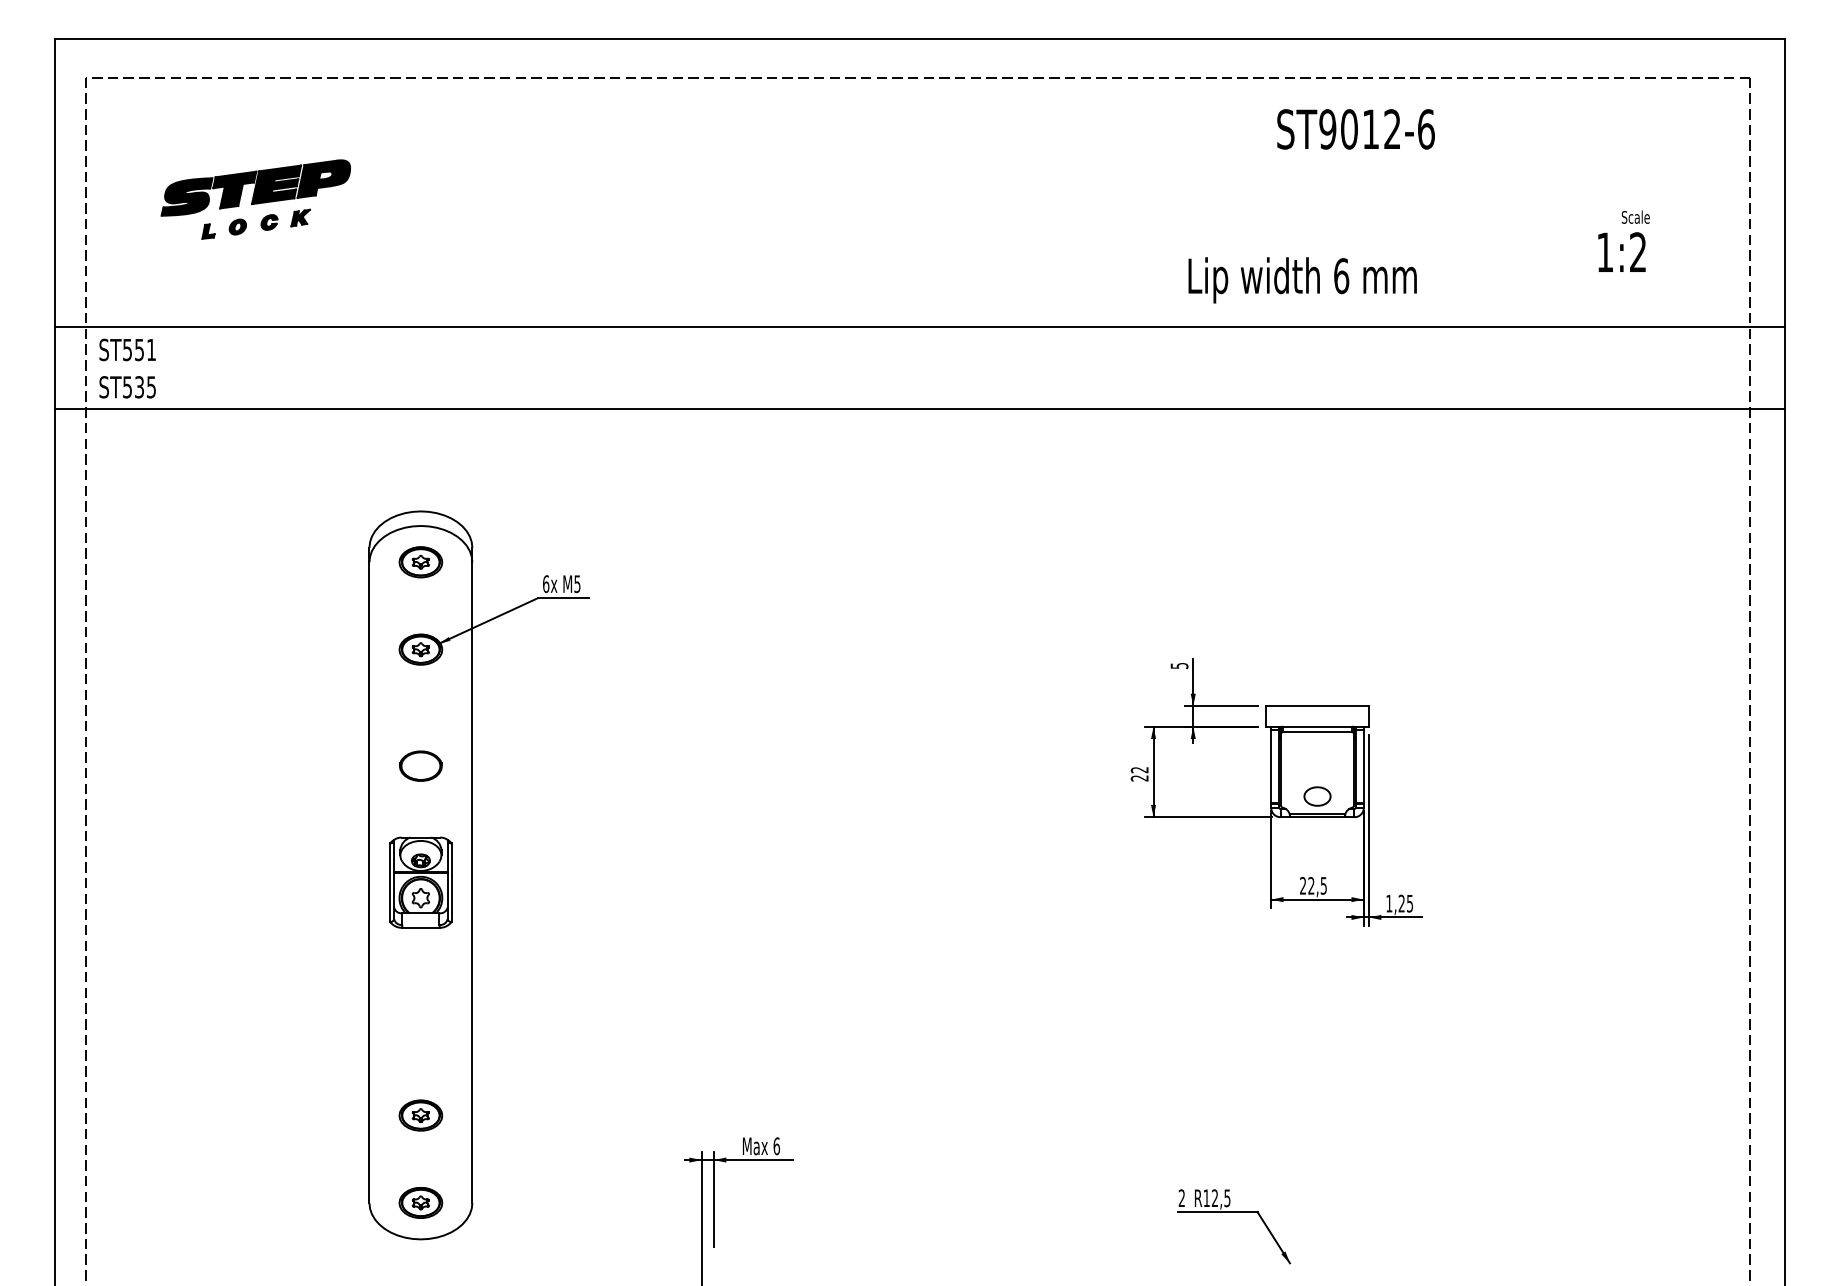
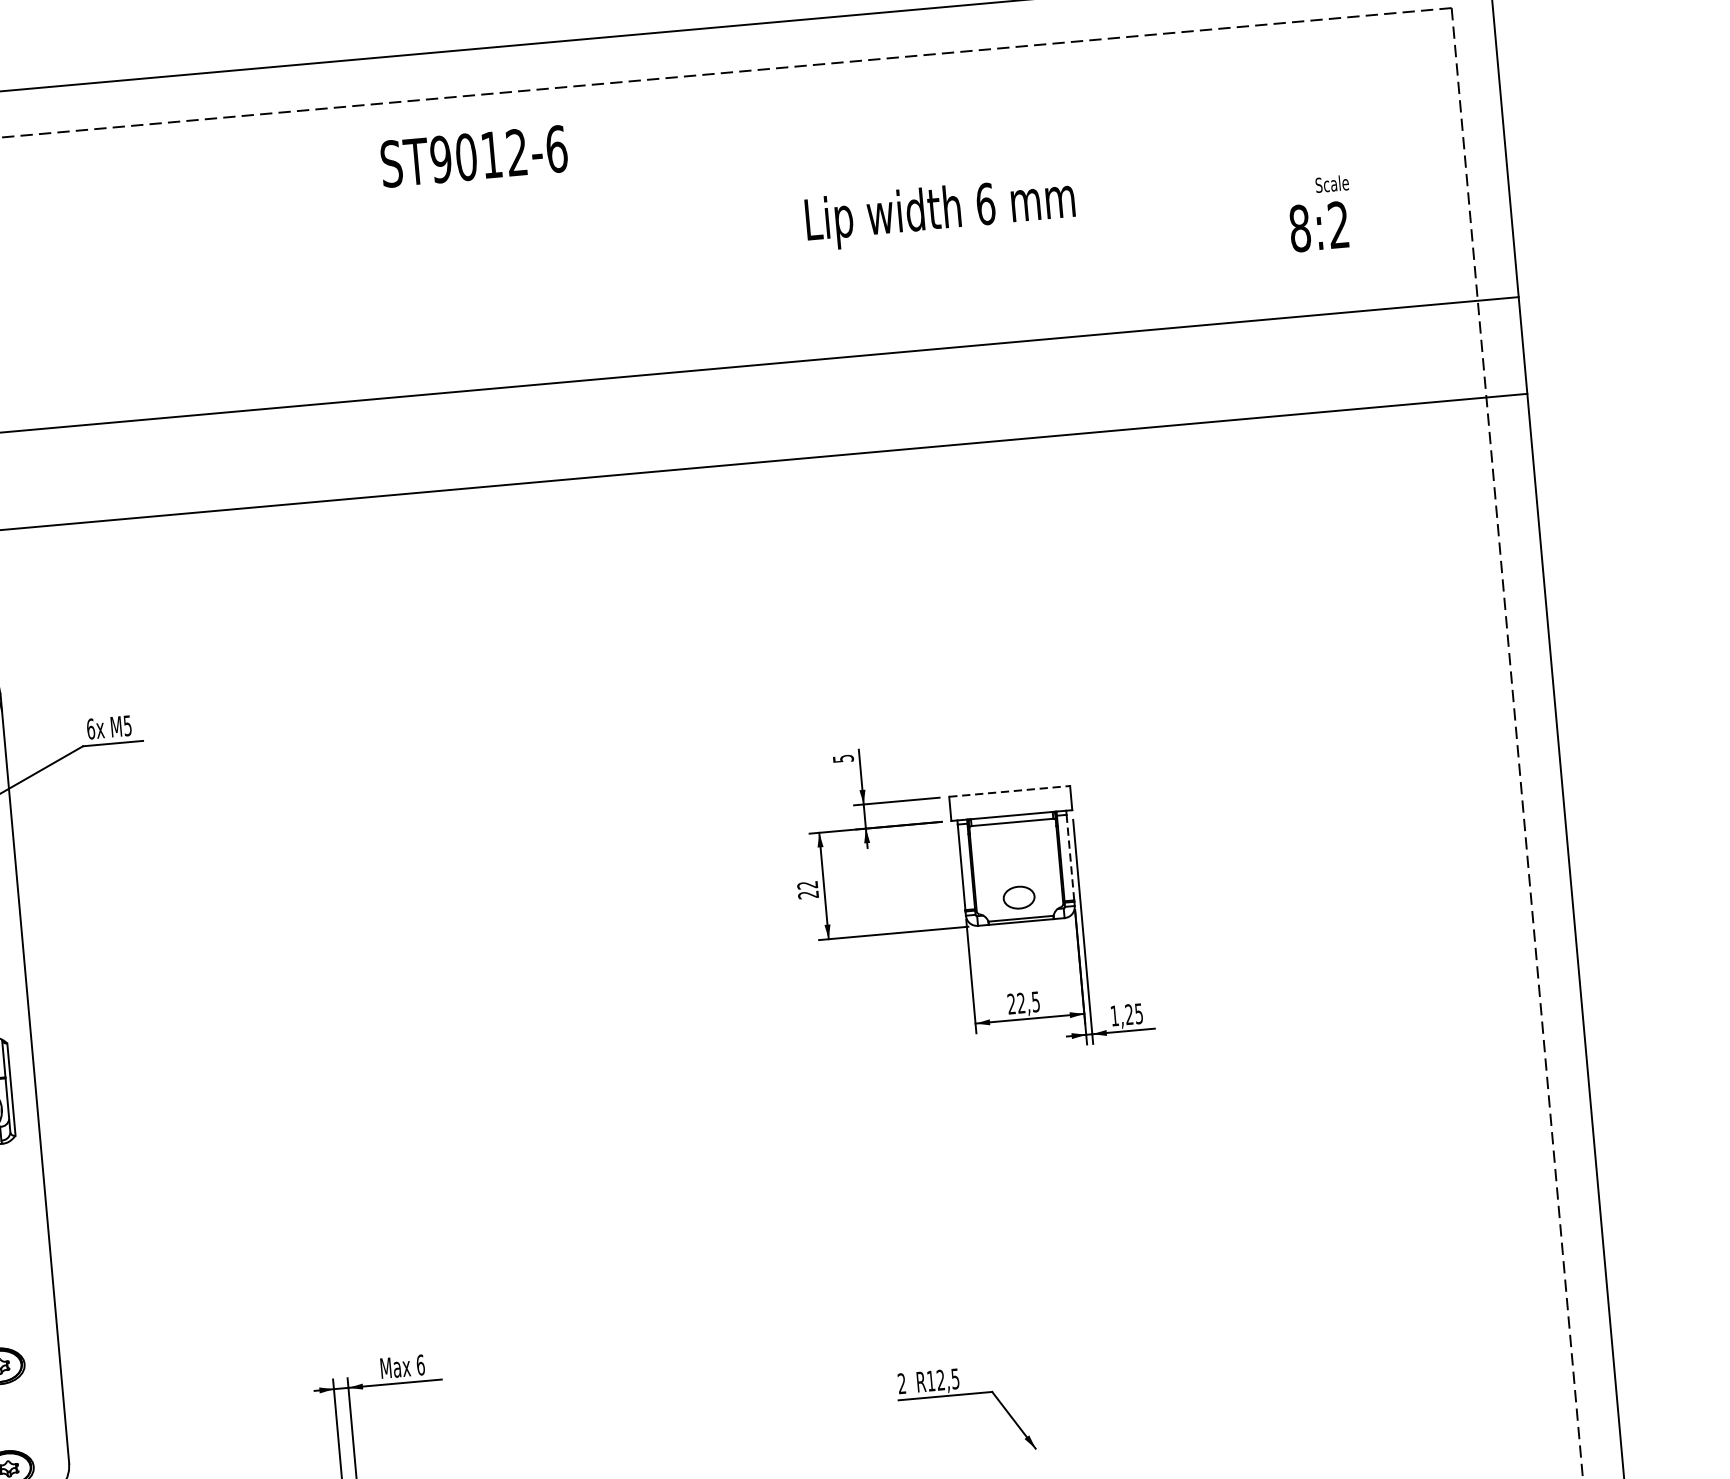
text: (1355, 129) -> (473, 156), moved
text: (1604, 252) -> (1299, 228), 1:2 -> 8:2
text: (1302, 280) -> (940, 213), moved
line: (1318, 706) -> (1010, 791), solid -> dashed
line: (1363, 766) -> (1069, 857), solid -> dashed

